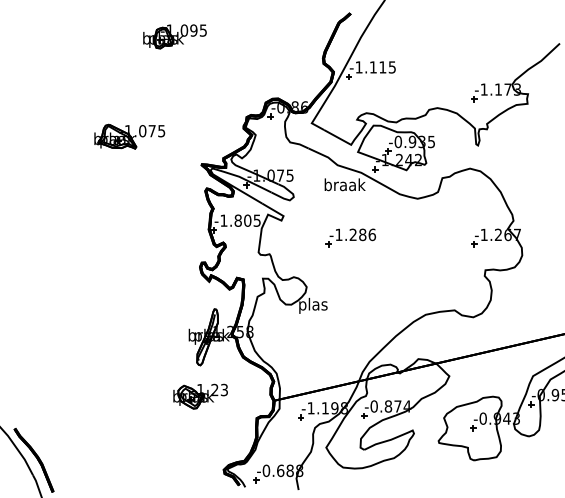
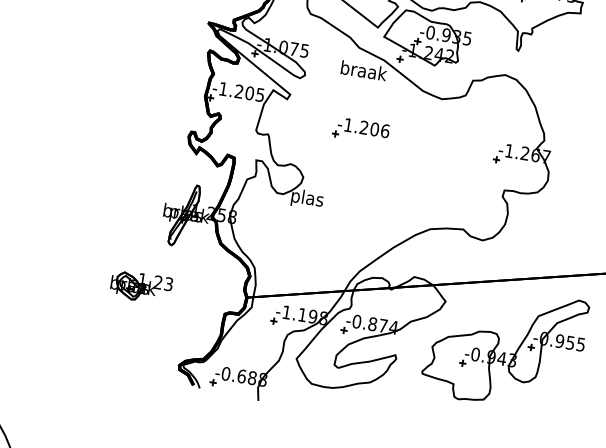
text: (237, 220) -> (238, 91), -1.805 -> -1.205
text: (362, 234) -> (374, 128), -1.286 -> -1.206
part: (200, 396) -> (141, 287), moved

